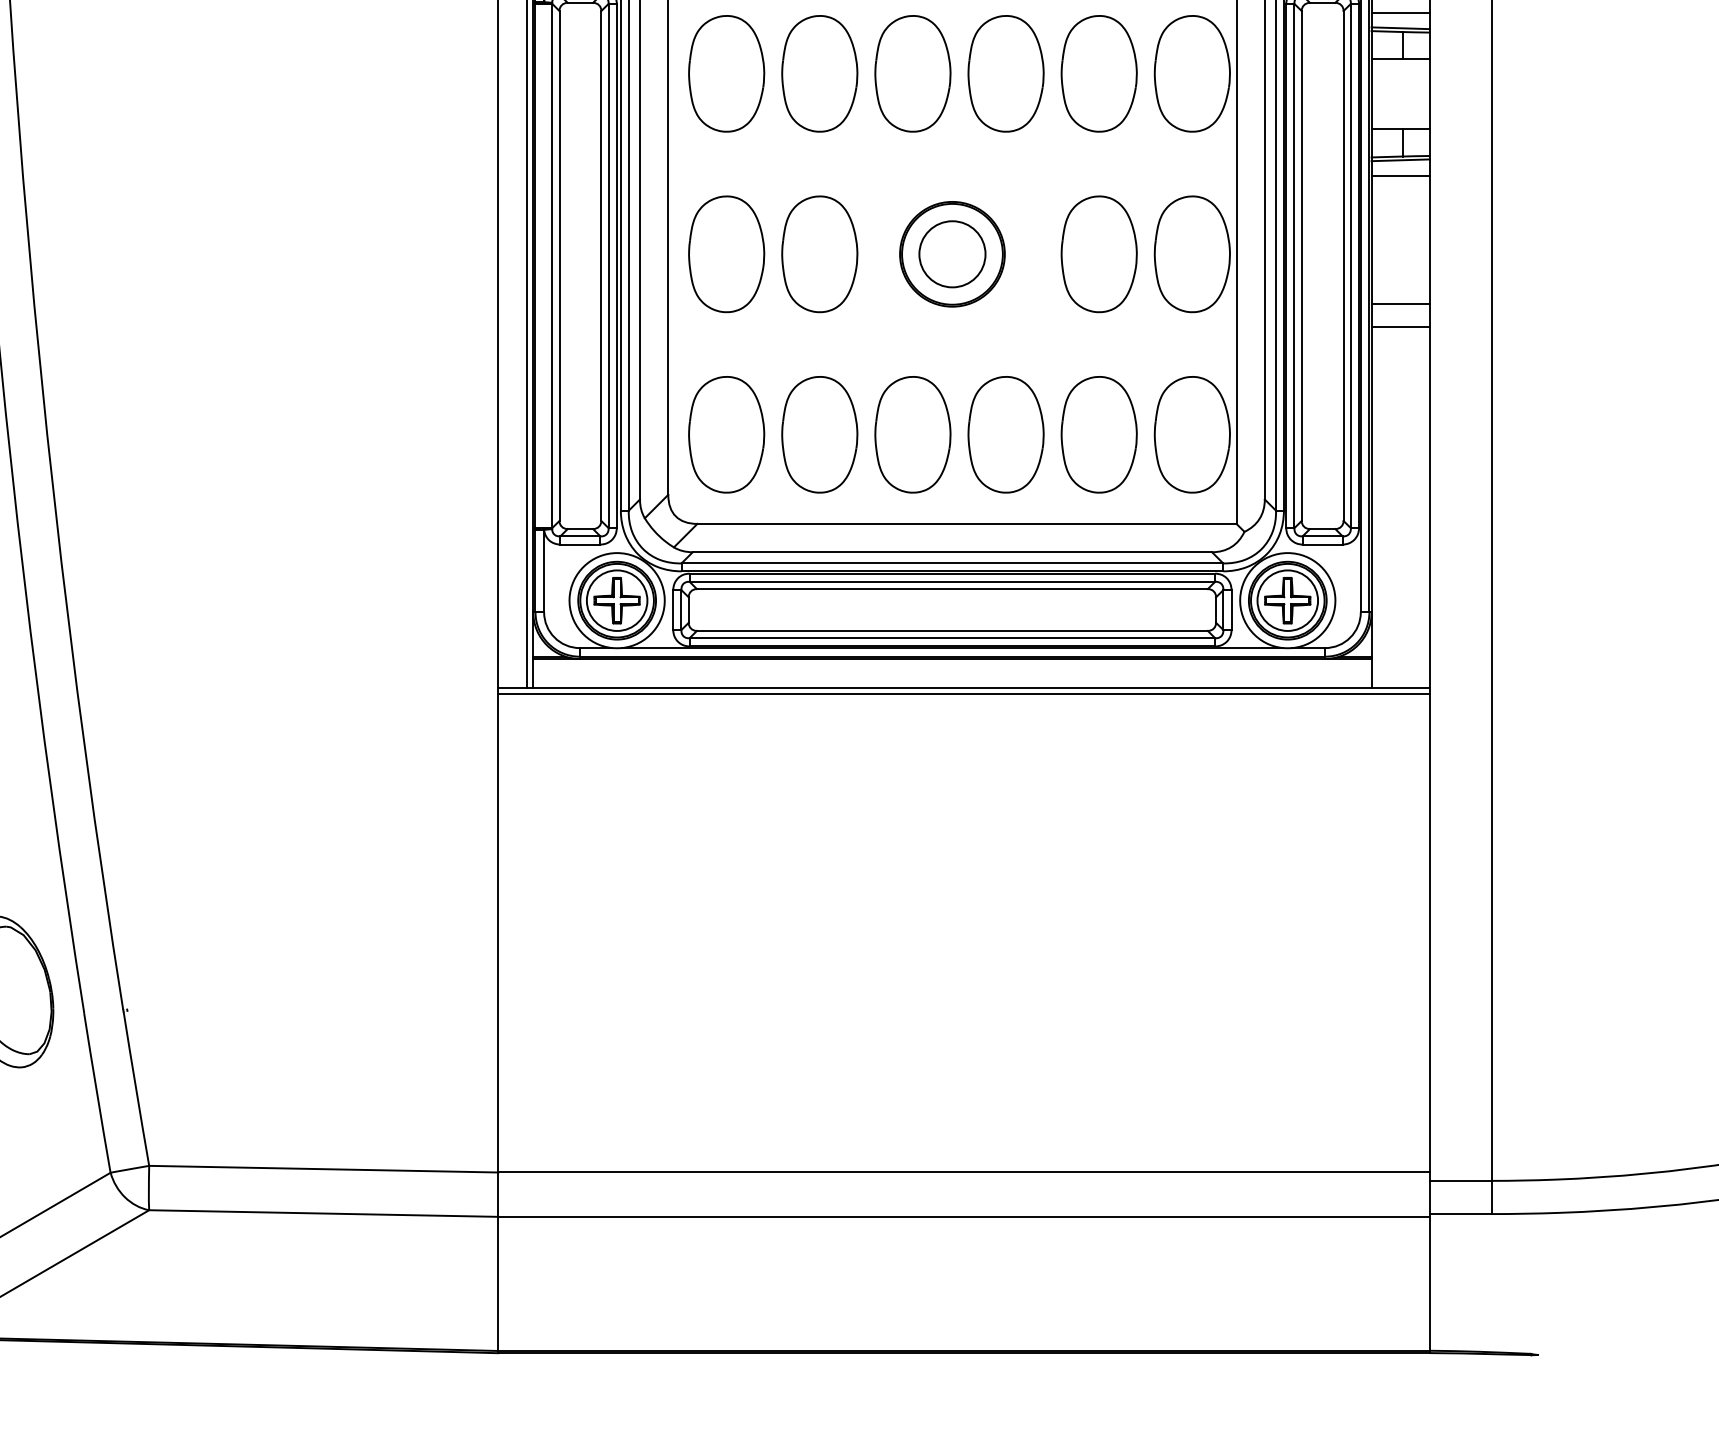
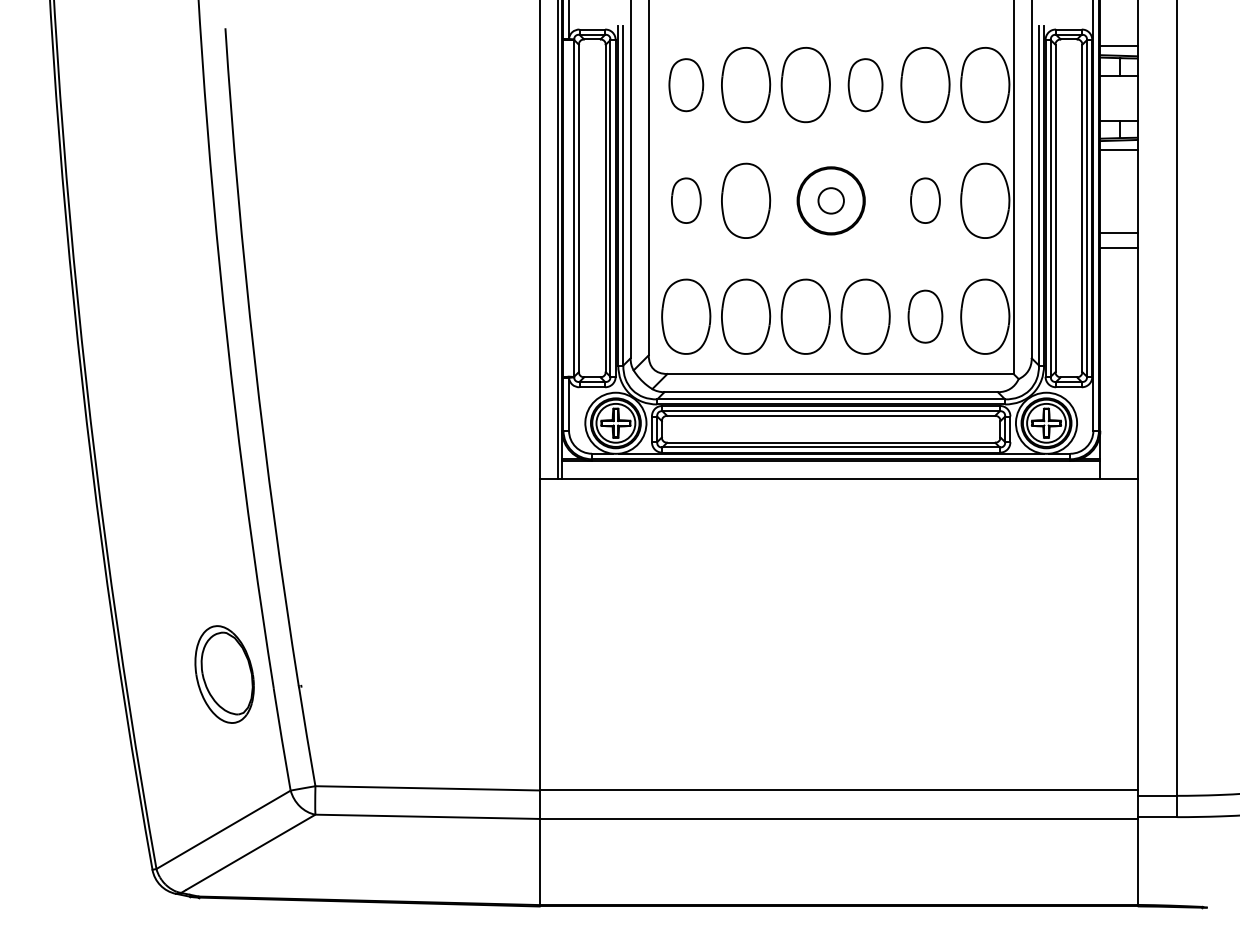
part: (727, 74) -> (686, 85), size x0.7
part: (1005, 74) -> (865, 85), size x0.7
part: (727, 253) -> (686, 200), size x0.6
circle: (952, 253) -> (831, 200), size x0.6
part: (1099, 253) -> (925, 200), size x0.6
part: (1099, 434) -> (925, 316), size x0.7
line: (963, 694) -> (838, 483), removed

